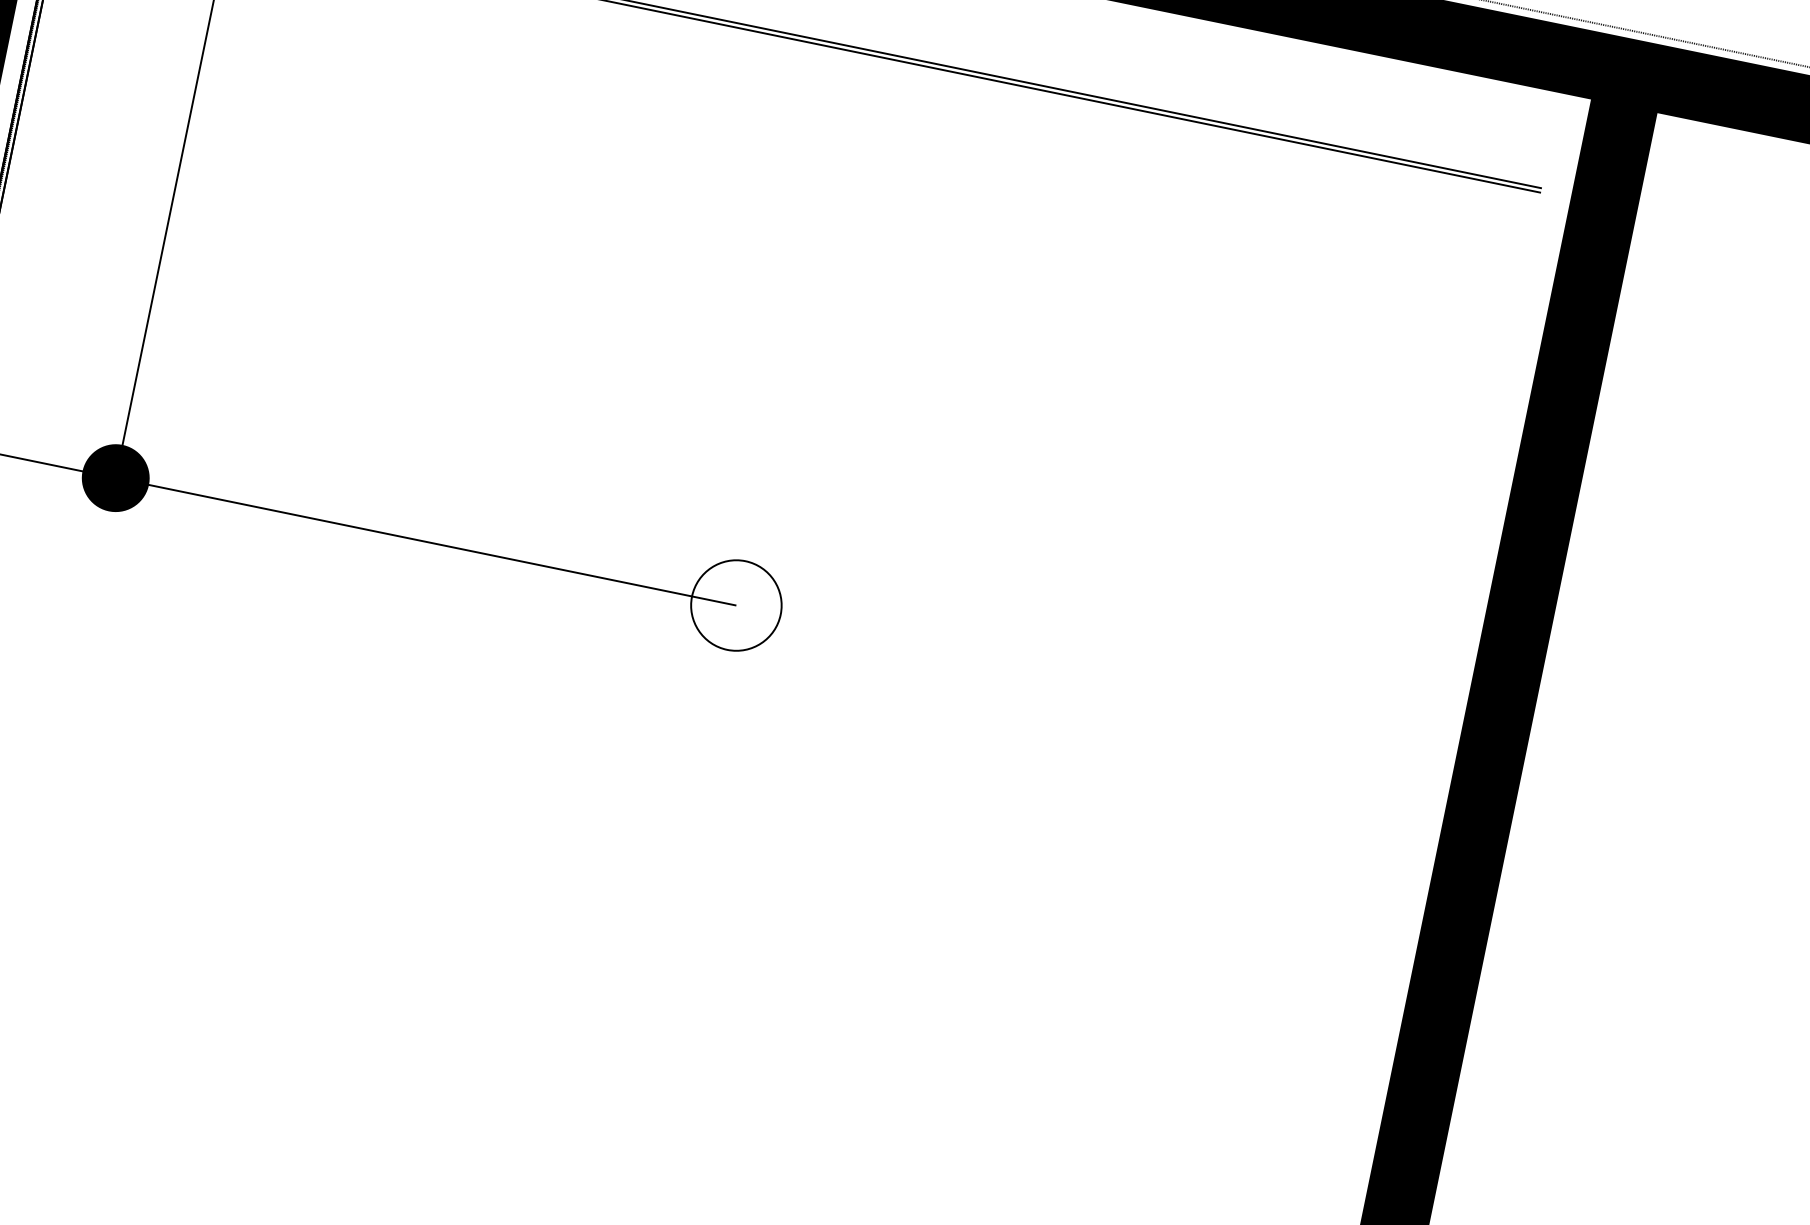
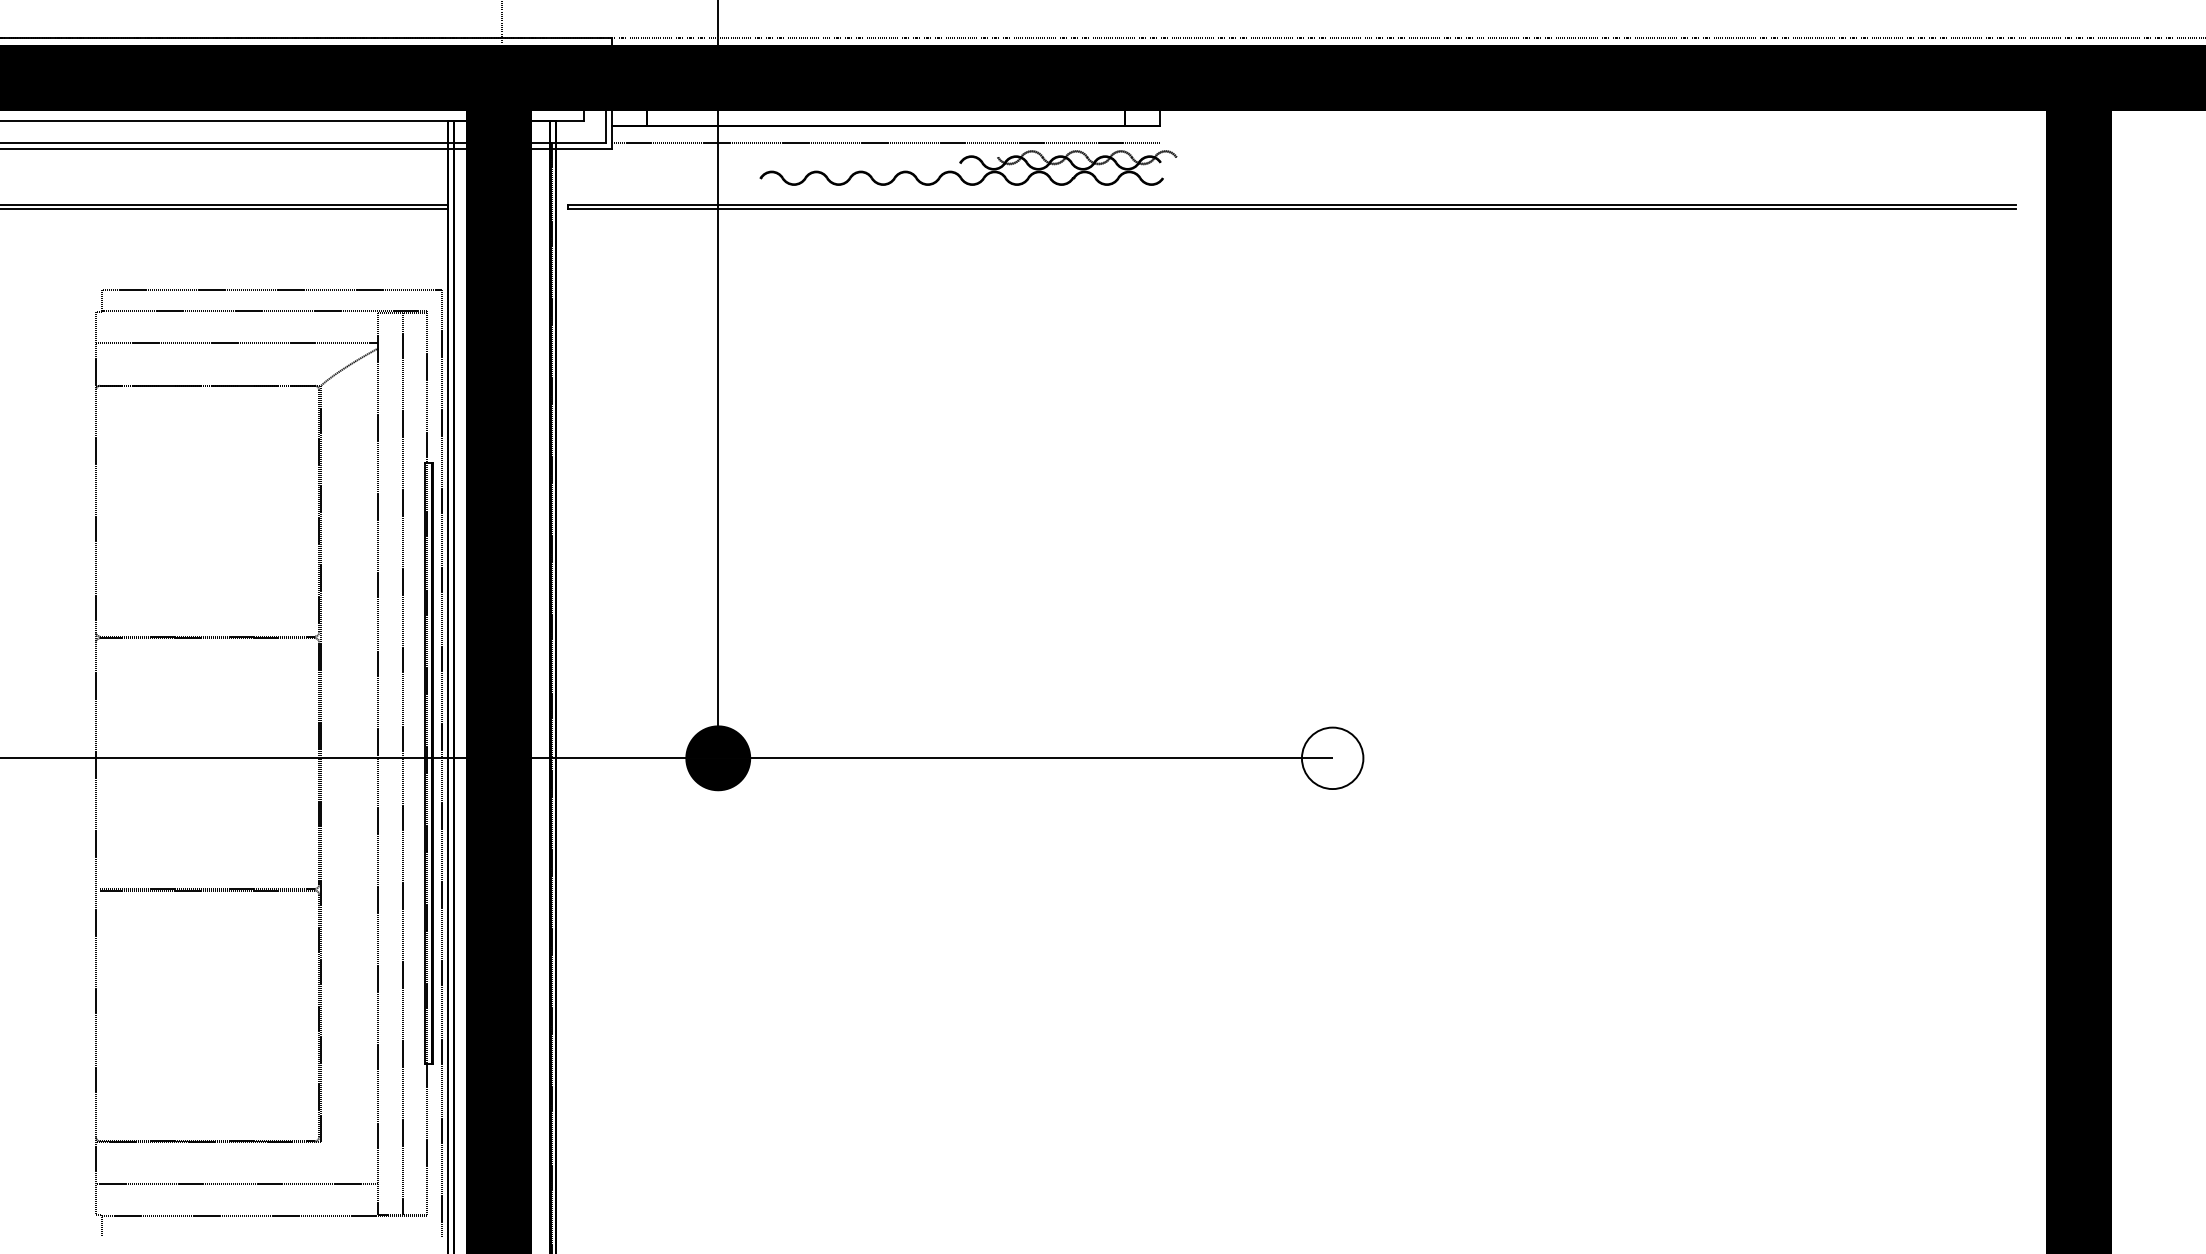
circle: (736, 605) -> (1332, 758), size x0.7

